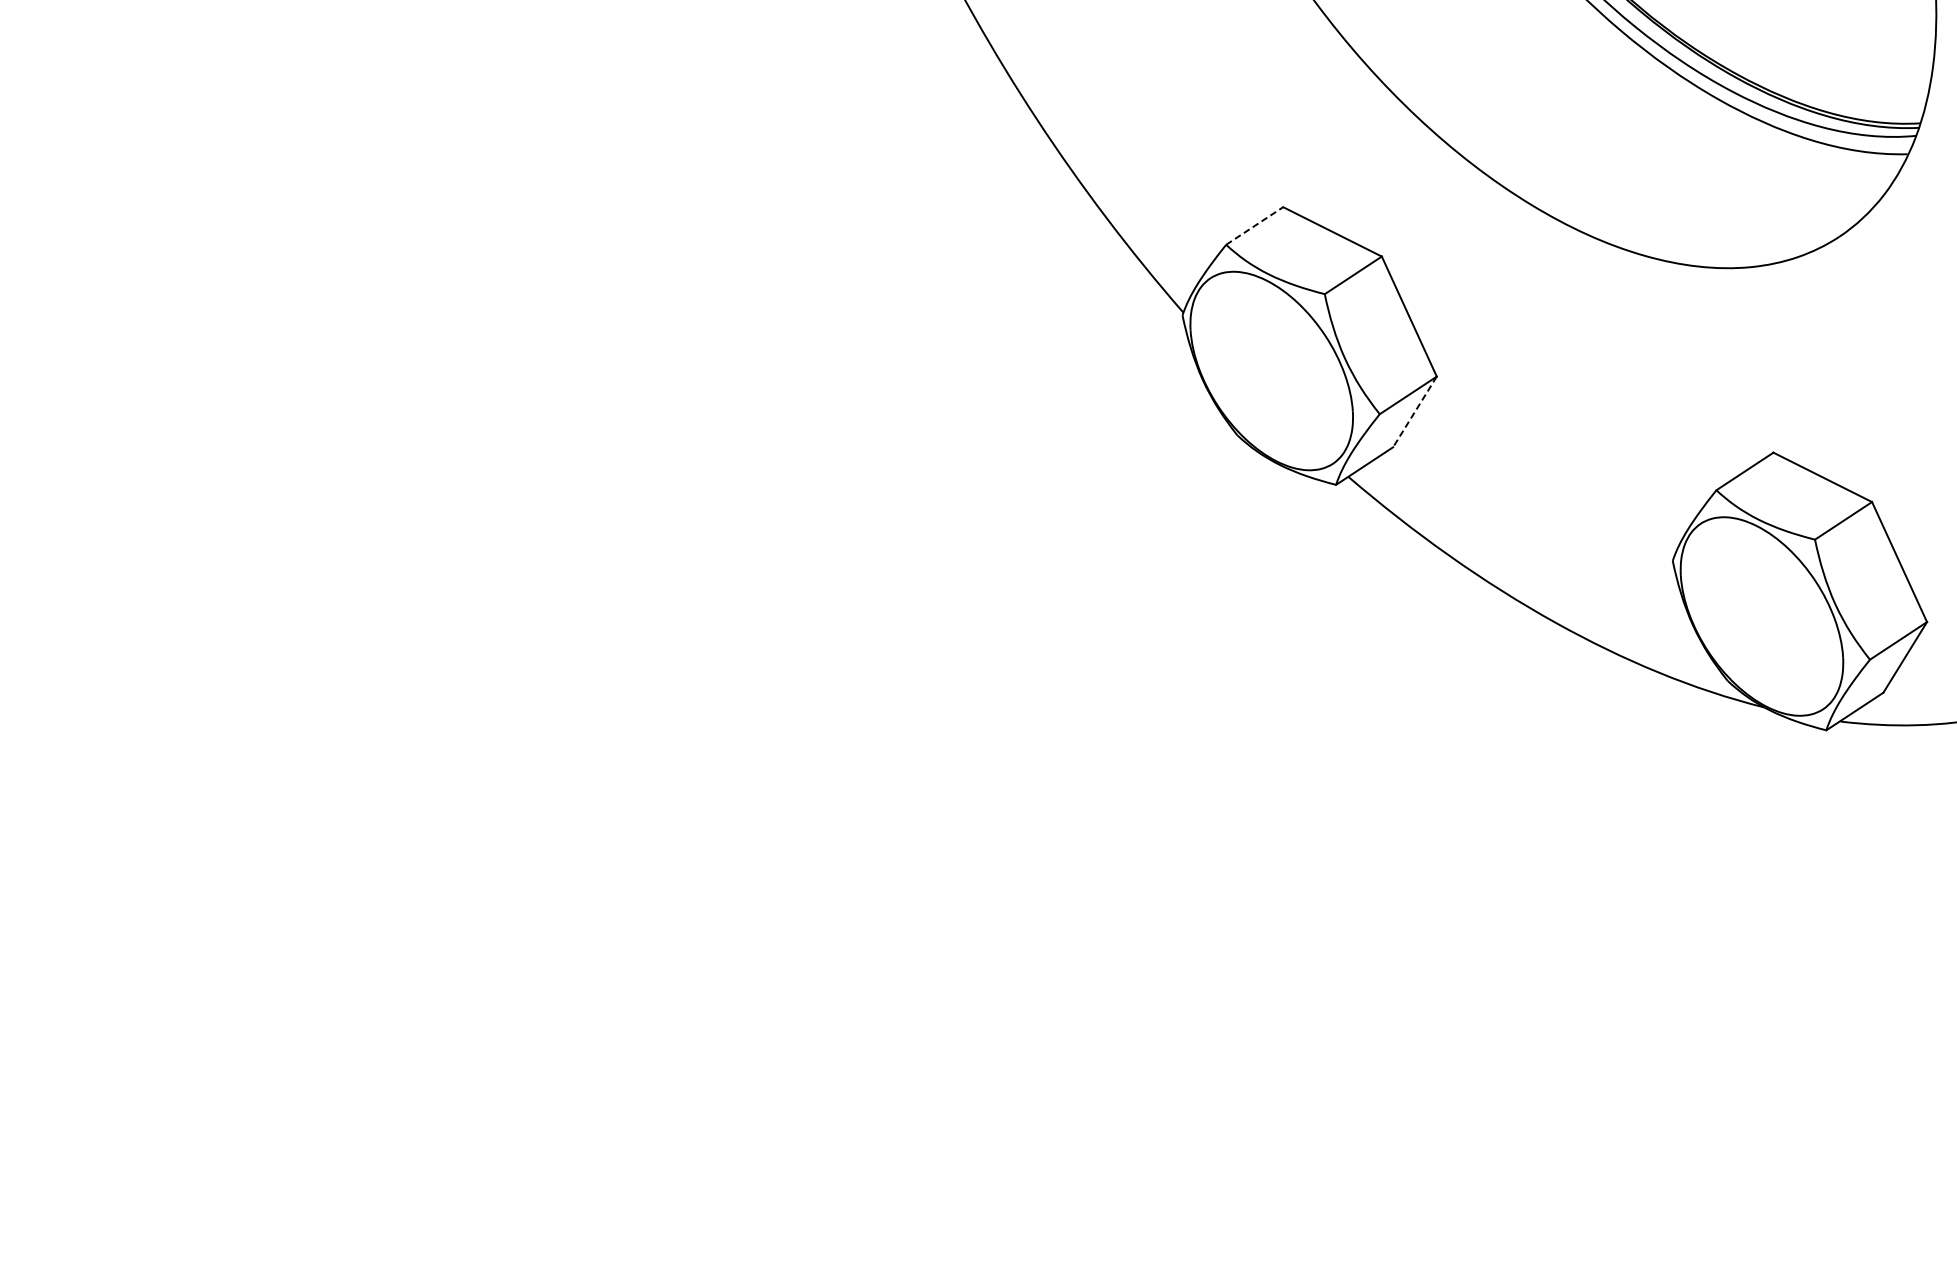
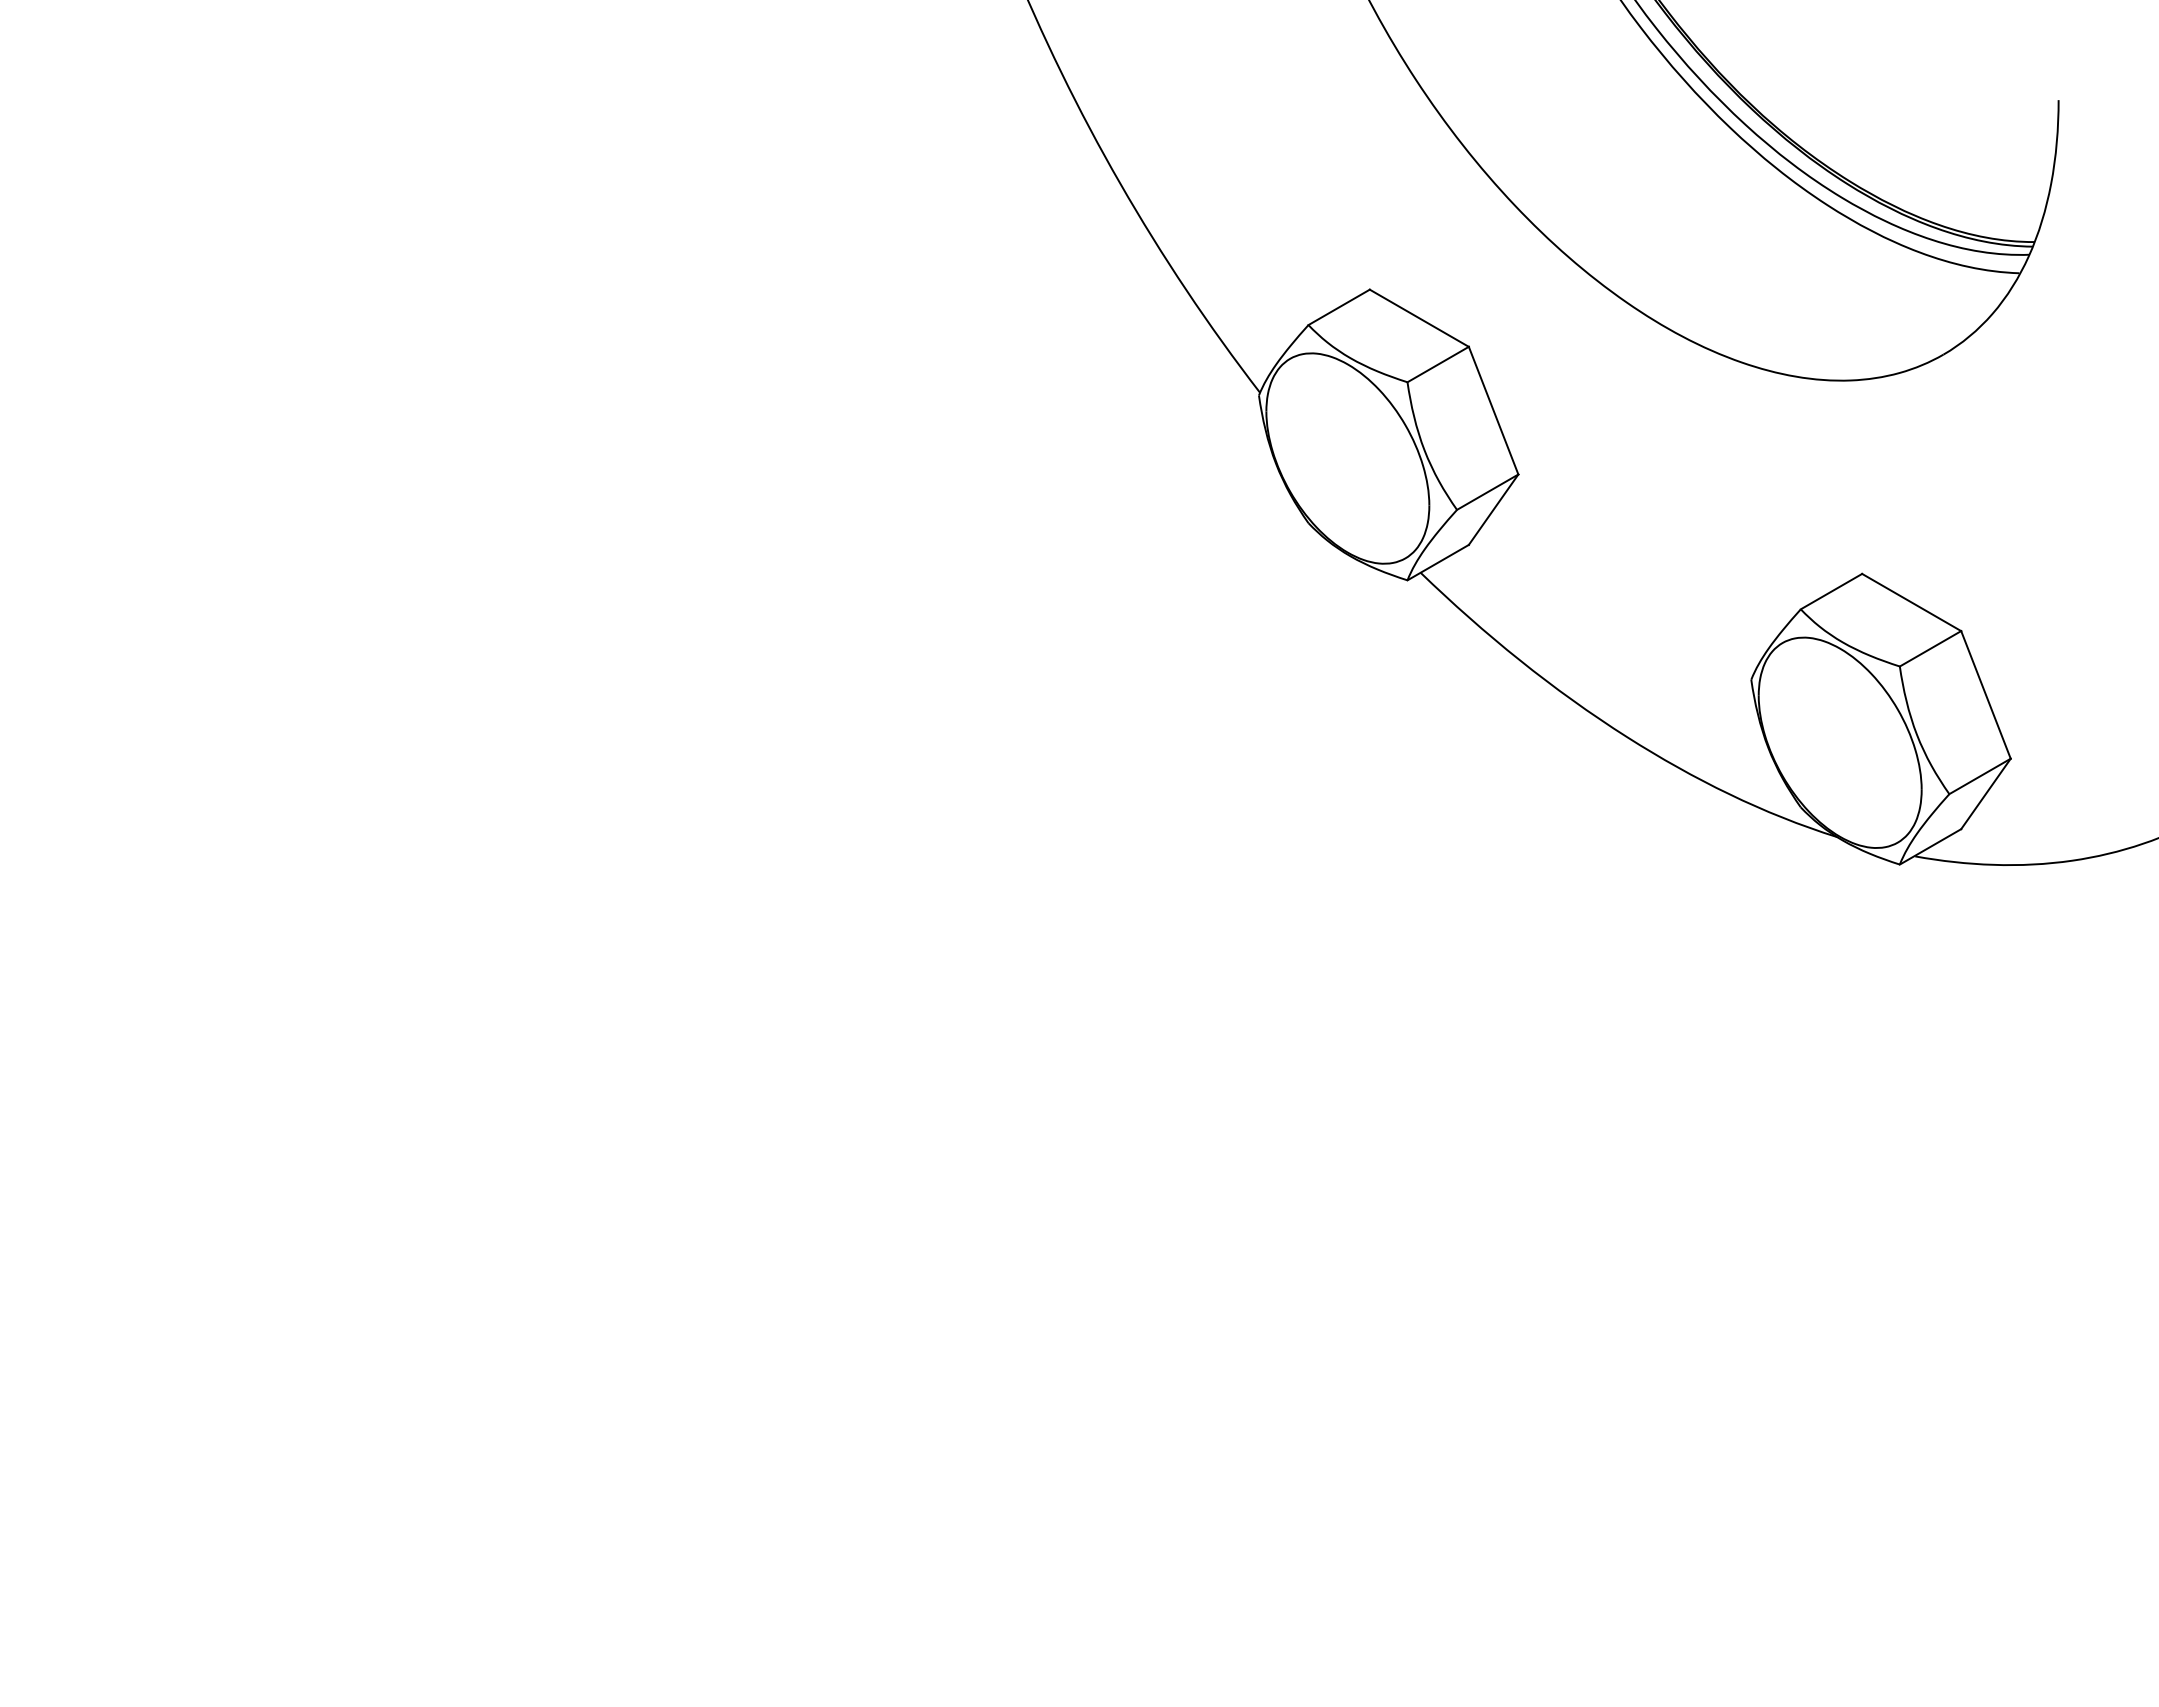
line: (1255, 226) -> (1339, 307), dashed -> solid
line: (1414, 412) -> (1493, 510), dashed -> solid

